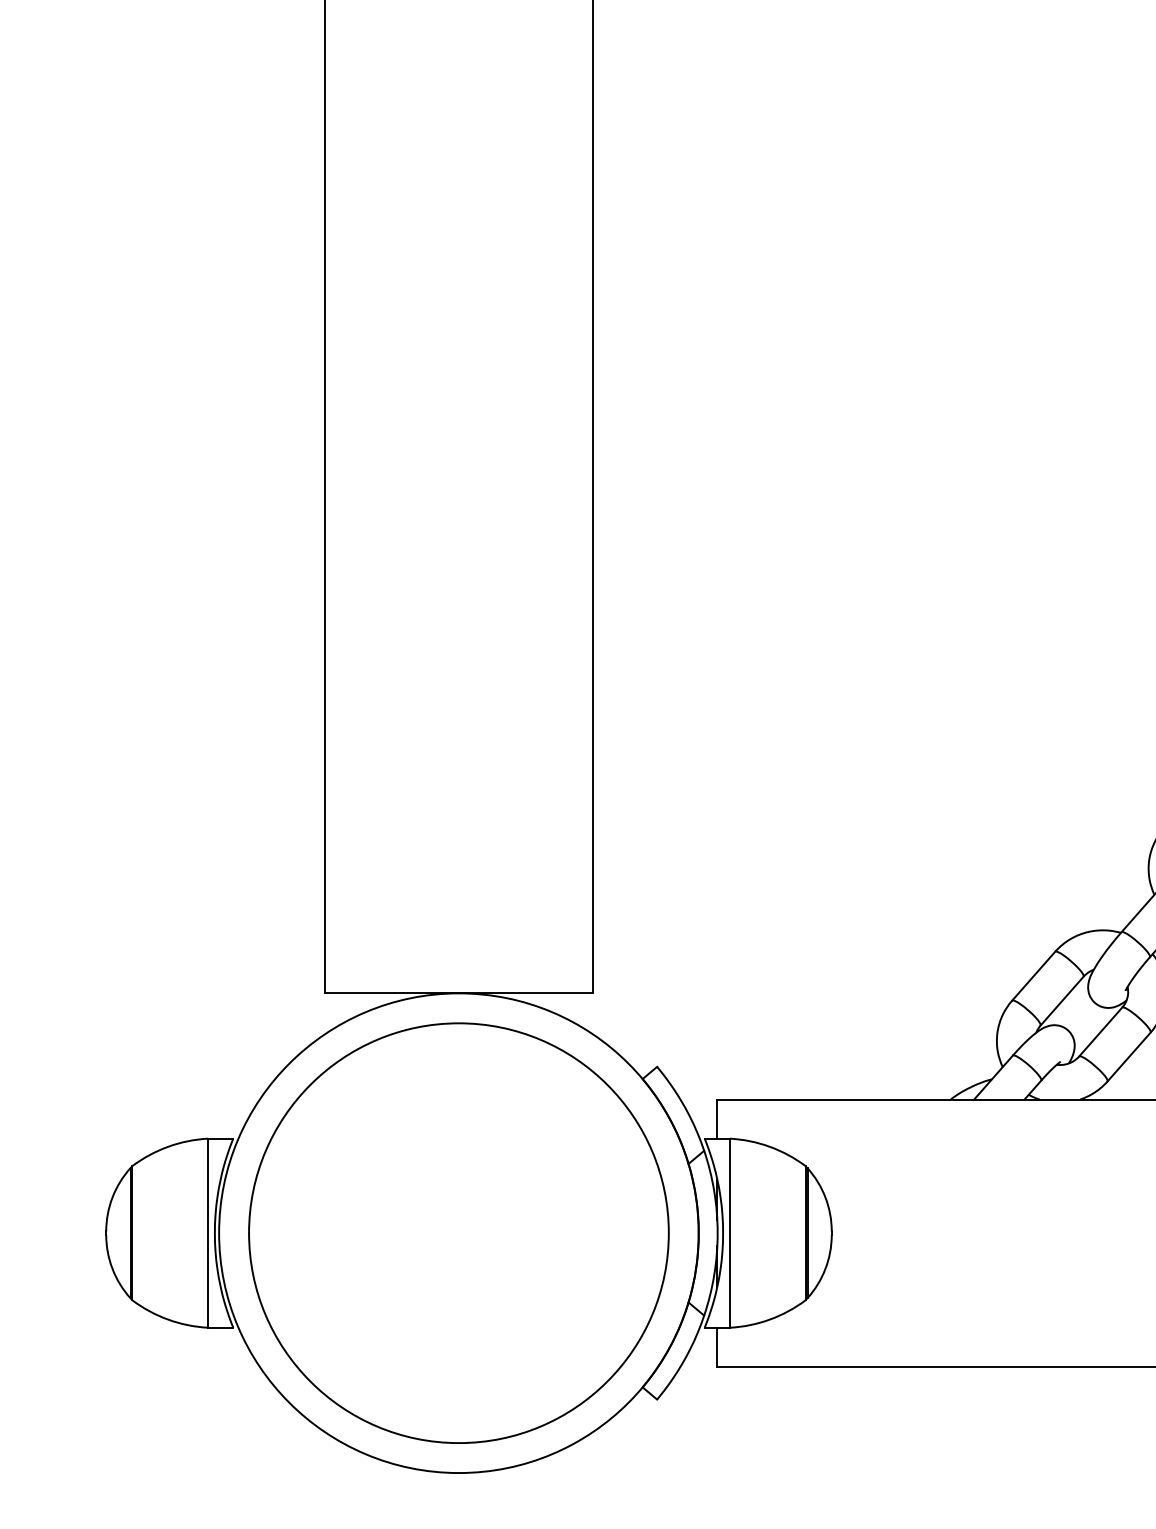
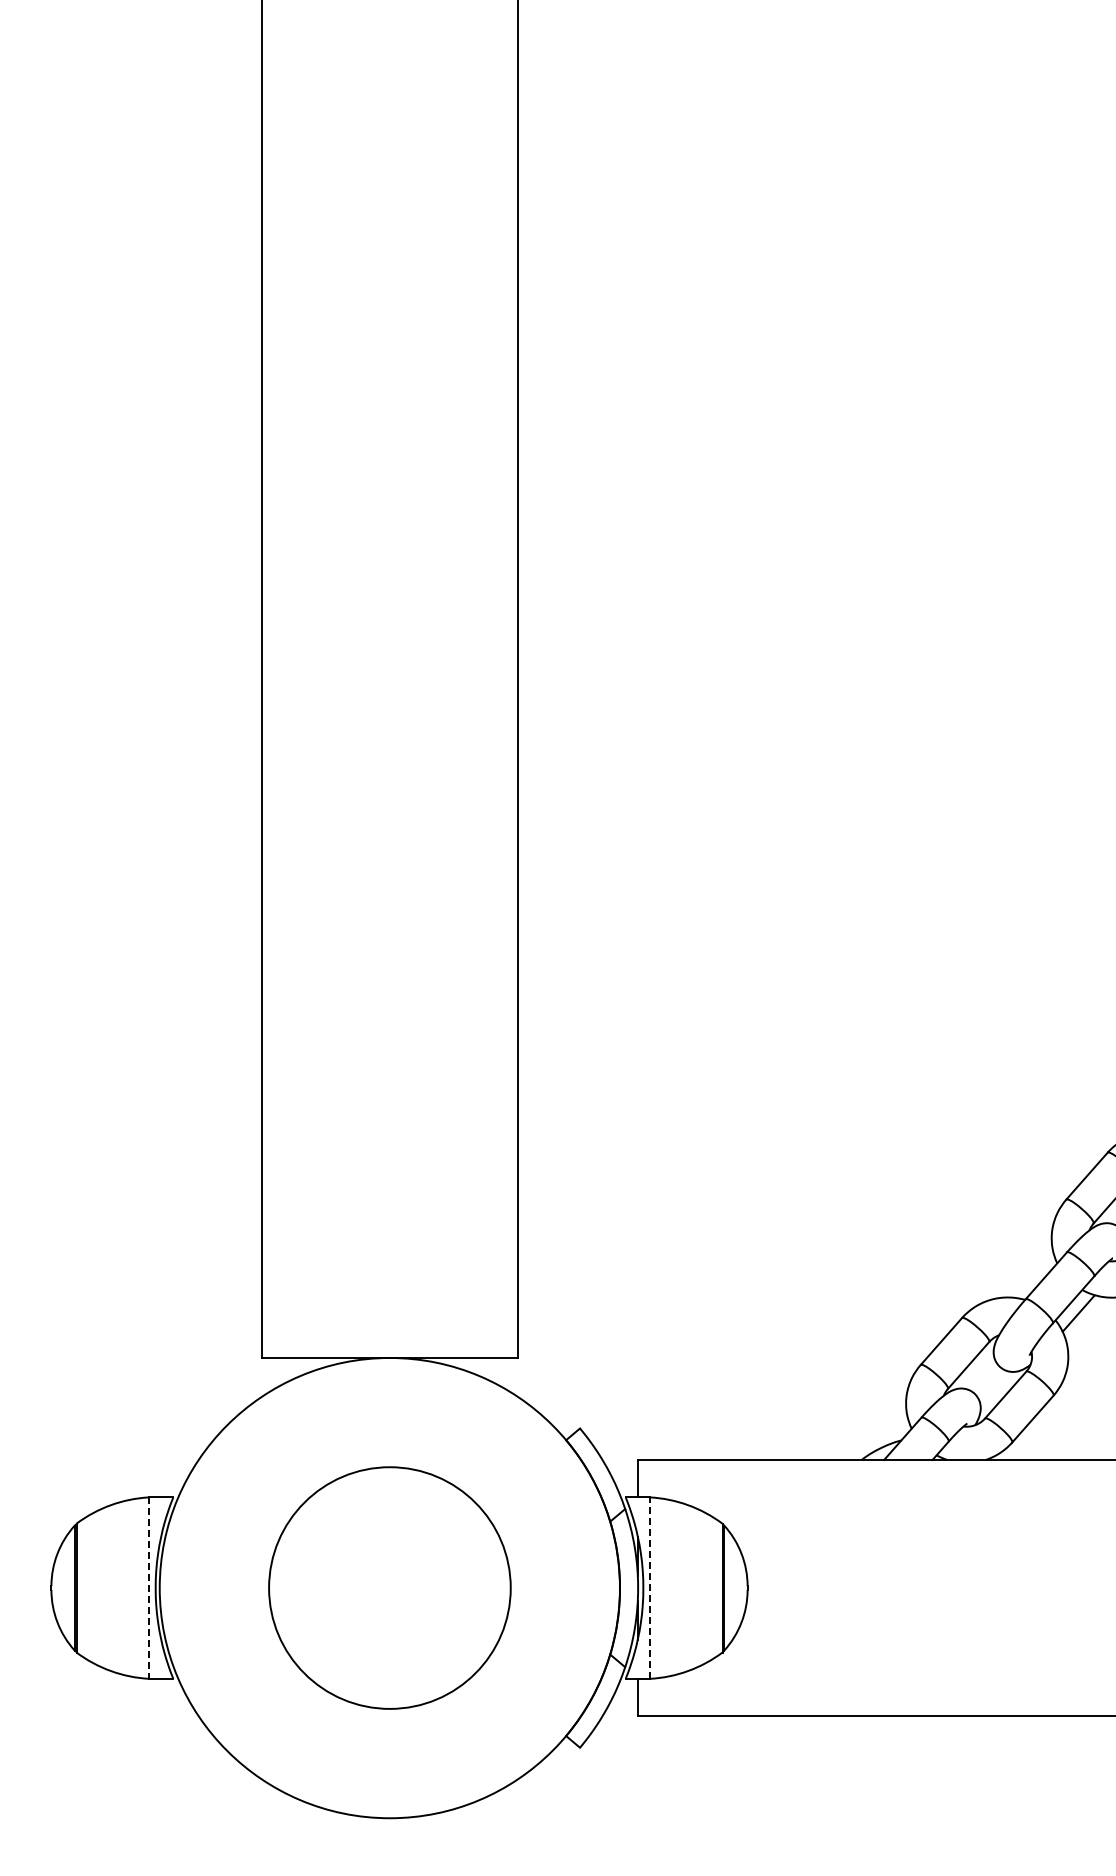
circle: (458, 1232) -> (389, 1587), size x0.6
line: (208, 1233) -> (149, 1588), solid -> dashed
line: (729, 1233) -> (649, 1588), solid -> dashed

